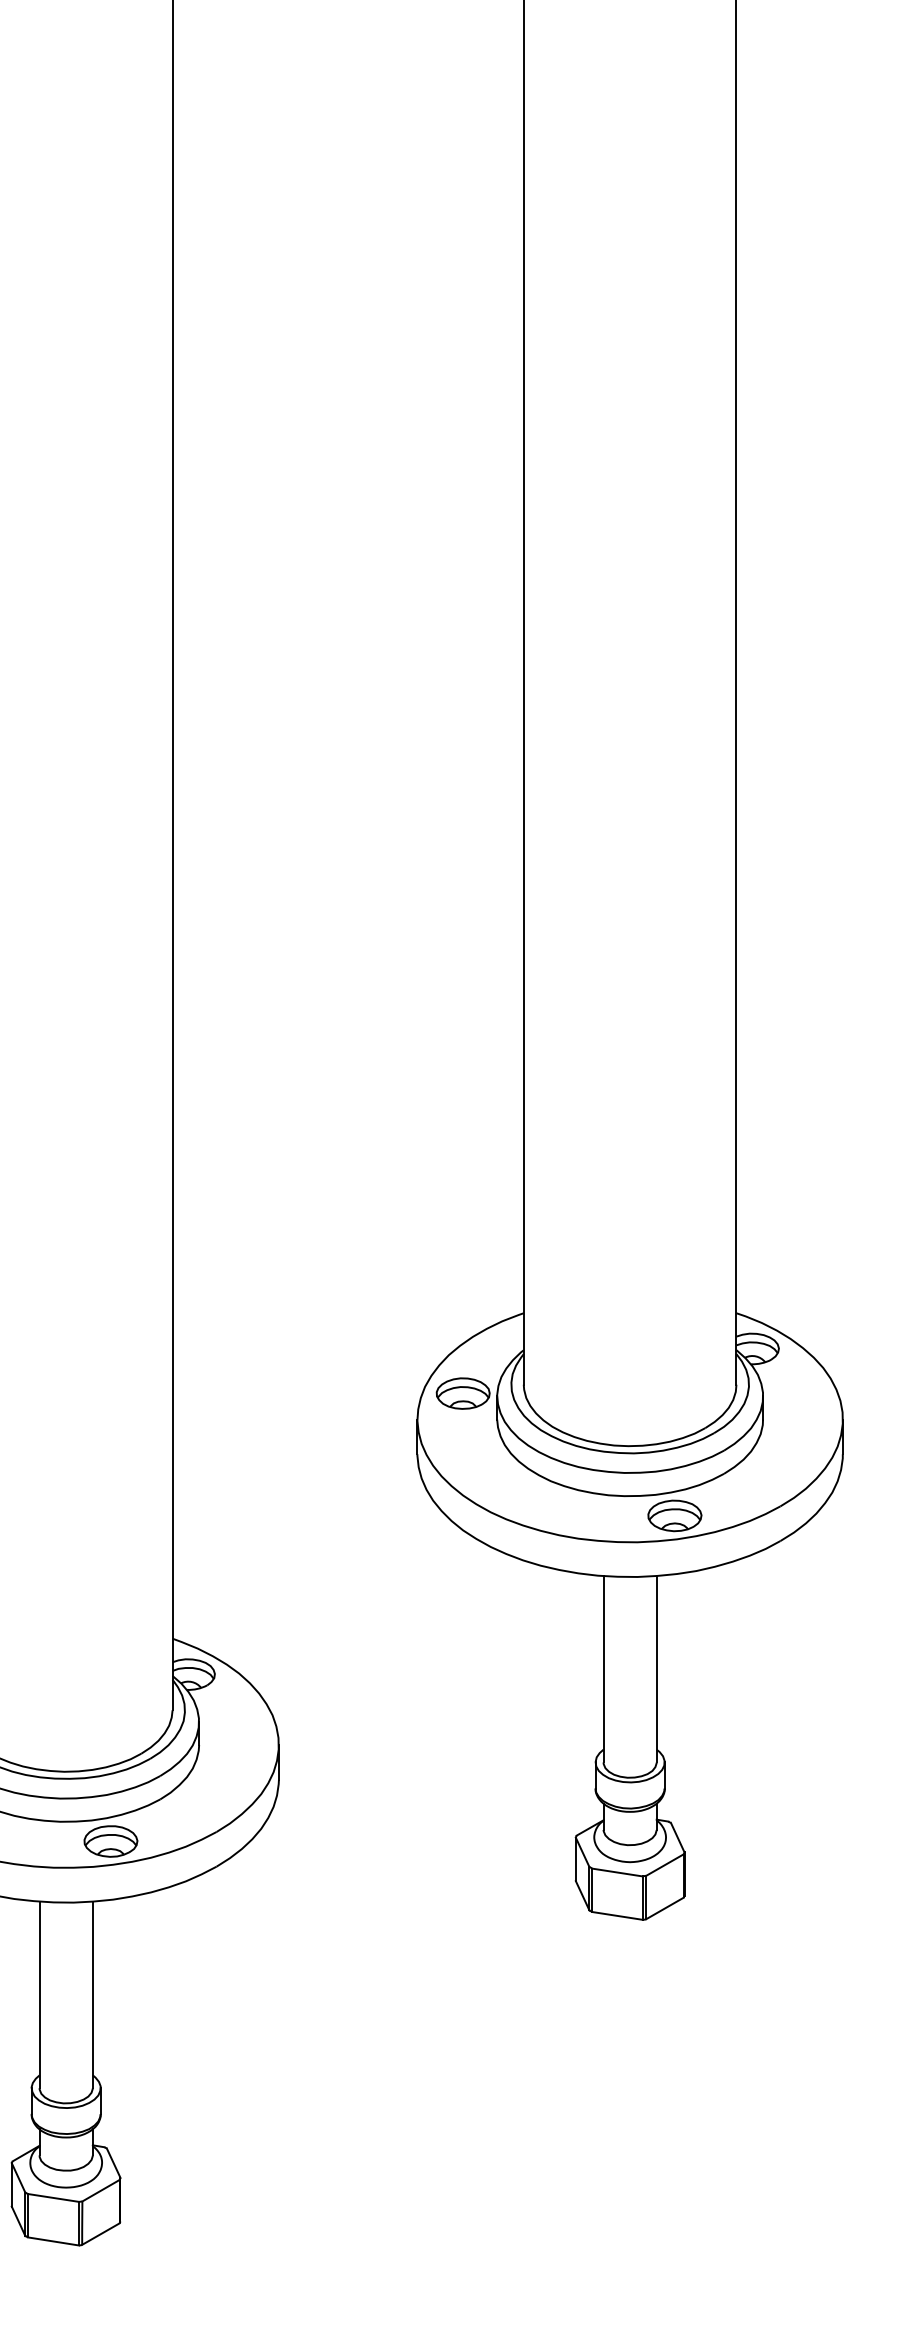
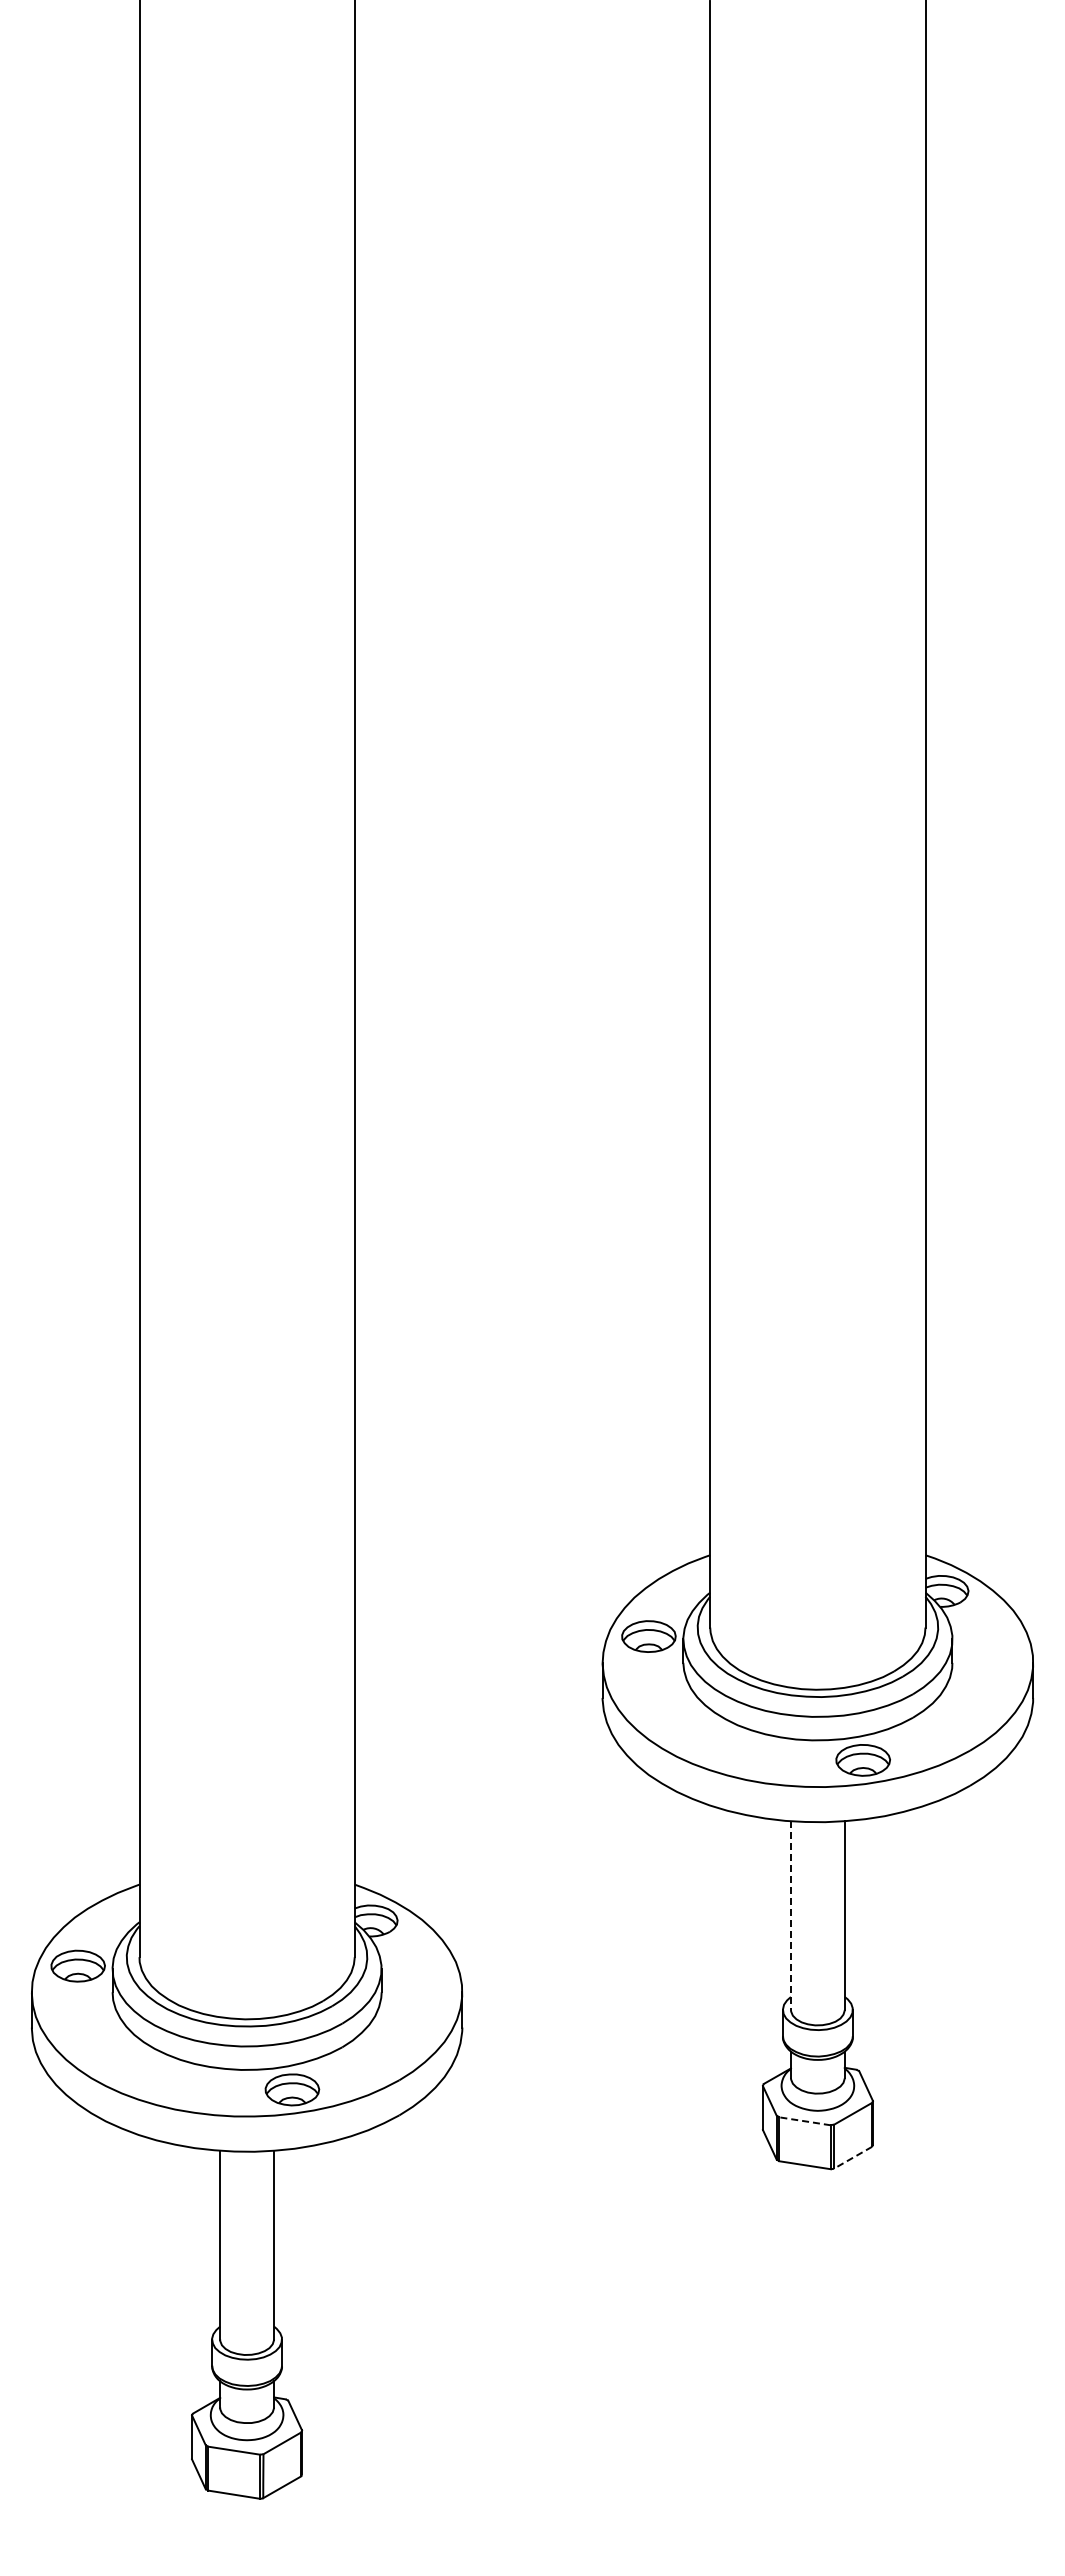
line: (603, 1670) -> (790, 1916), solid -> dashed
line: (616, 1872) -> (804, 2121), solid -> dashed
line: (665, 1908) -> (853, 2157), solid -> dashed

